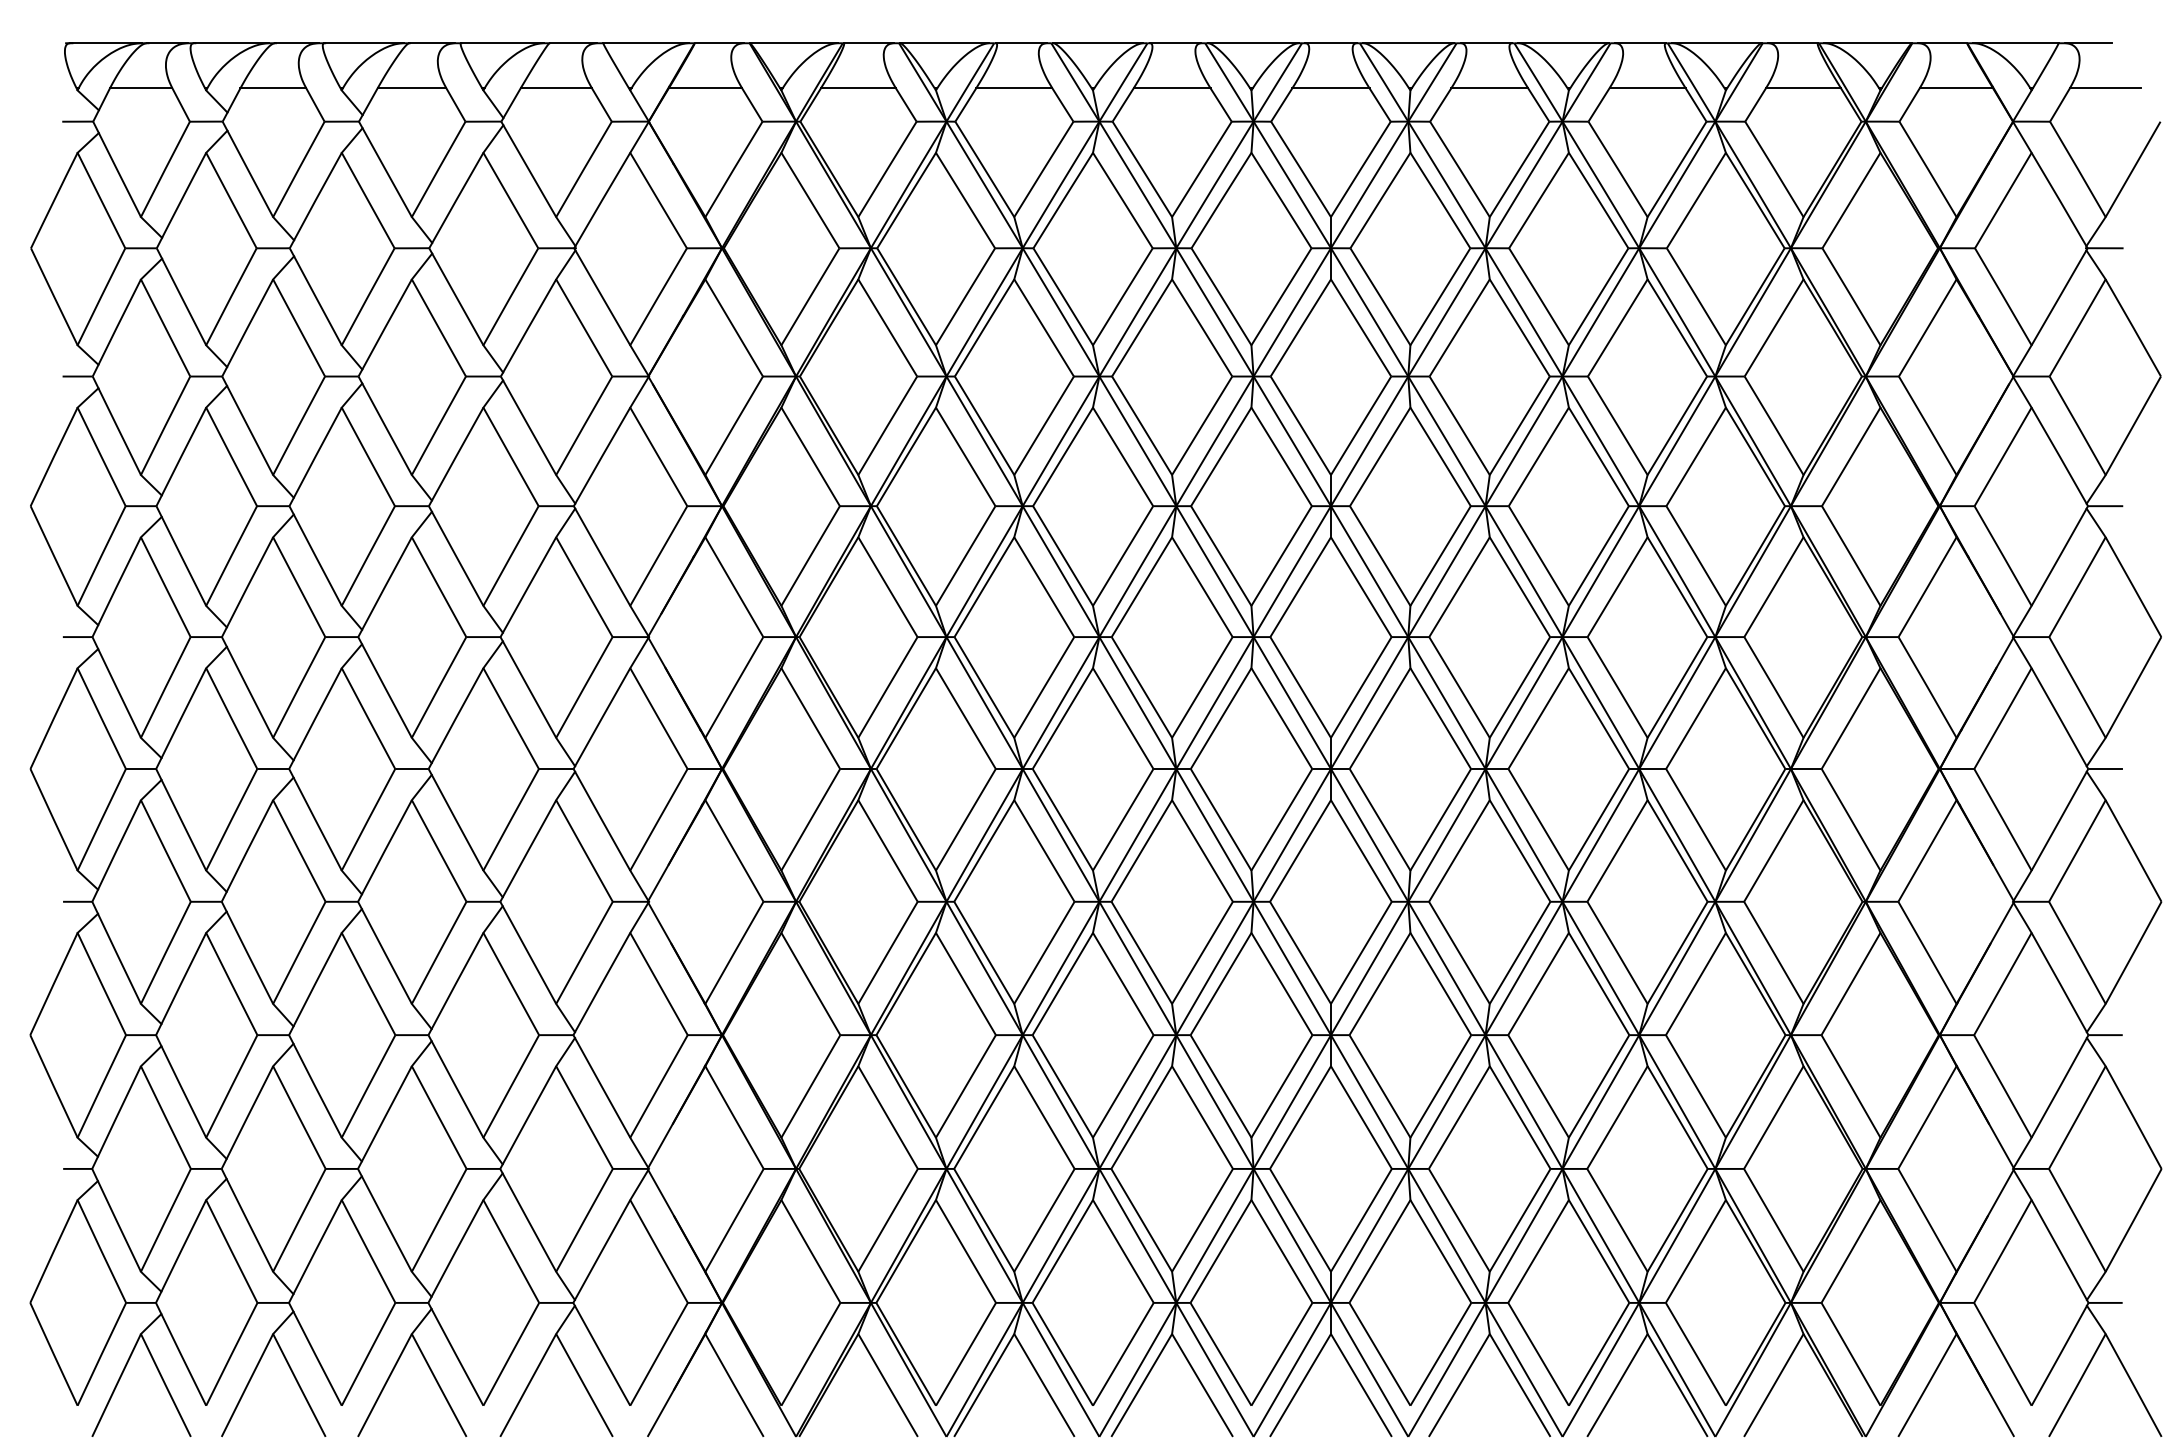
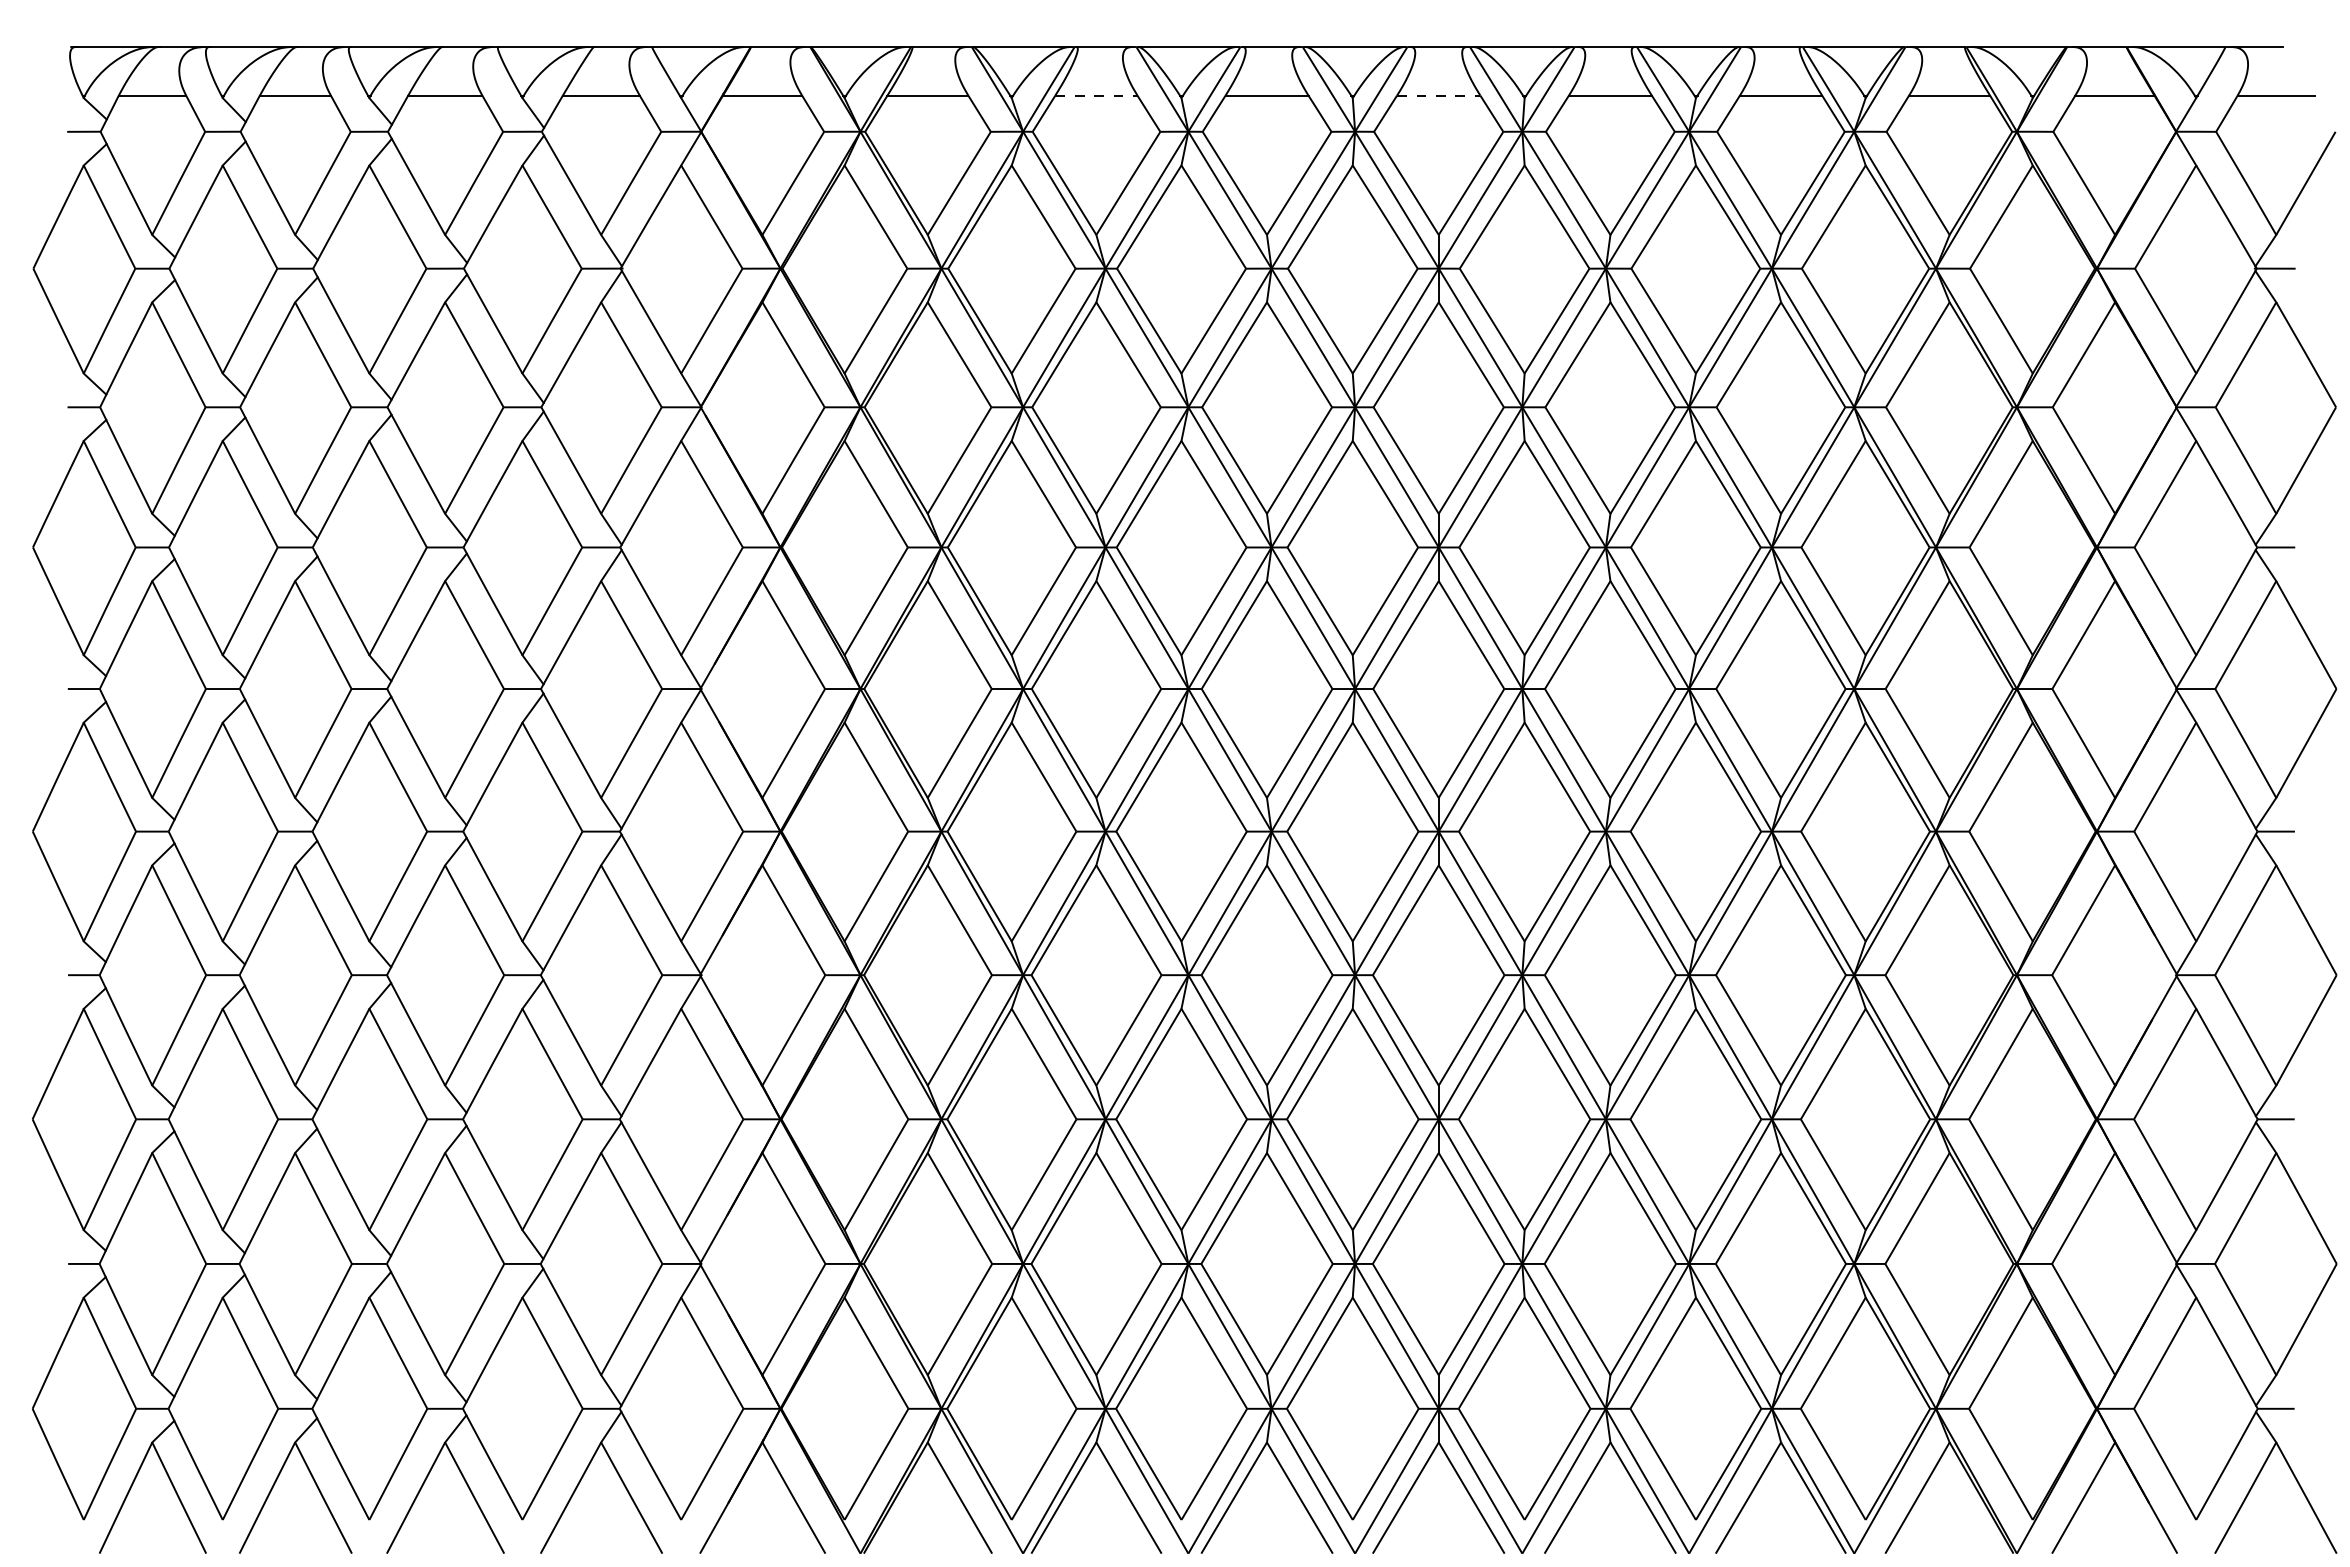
line: (1014, 88) -> (1096, 95), solid -> dashed
line: (1330, 88) -> (1438, 95), solid -> dashed

